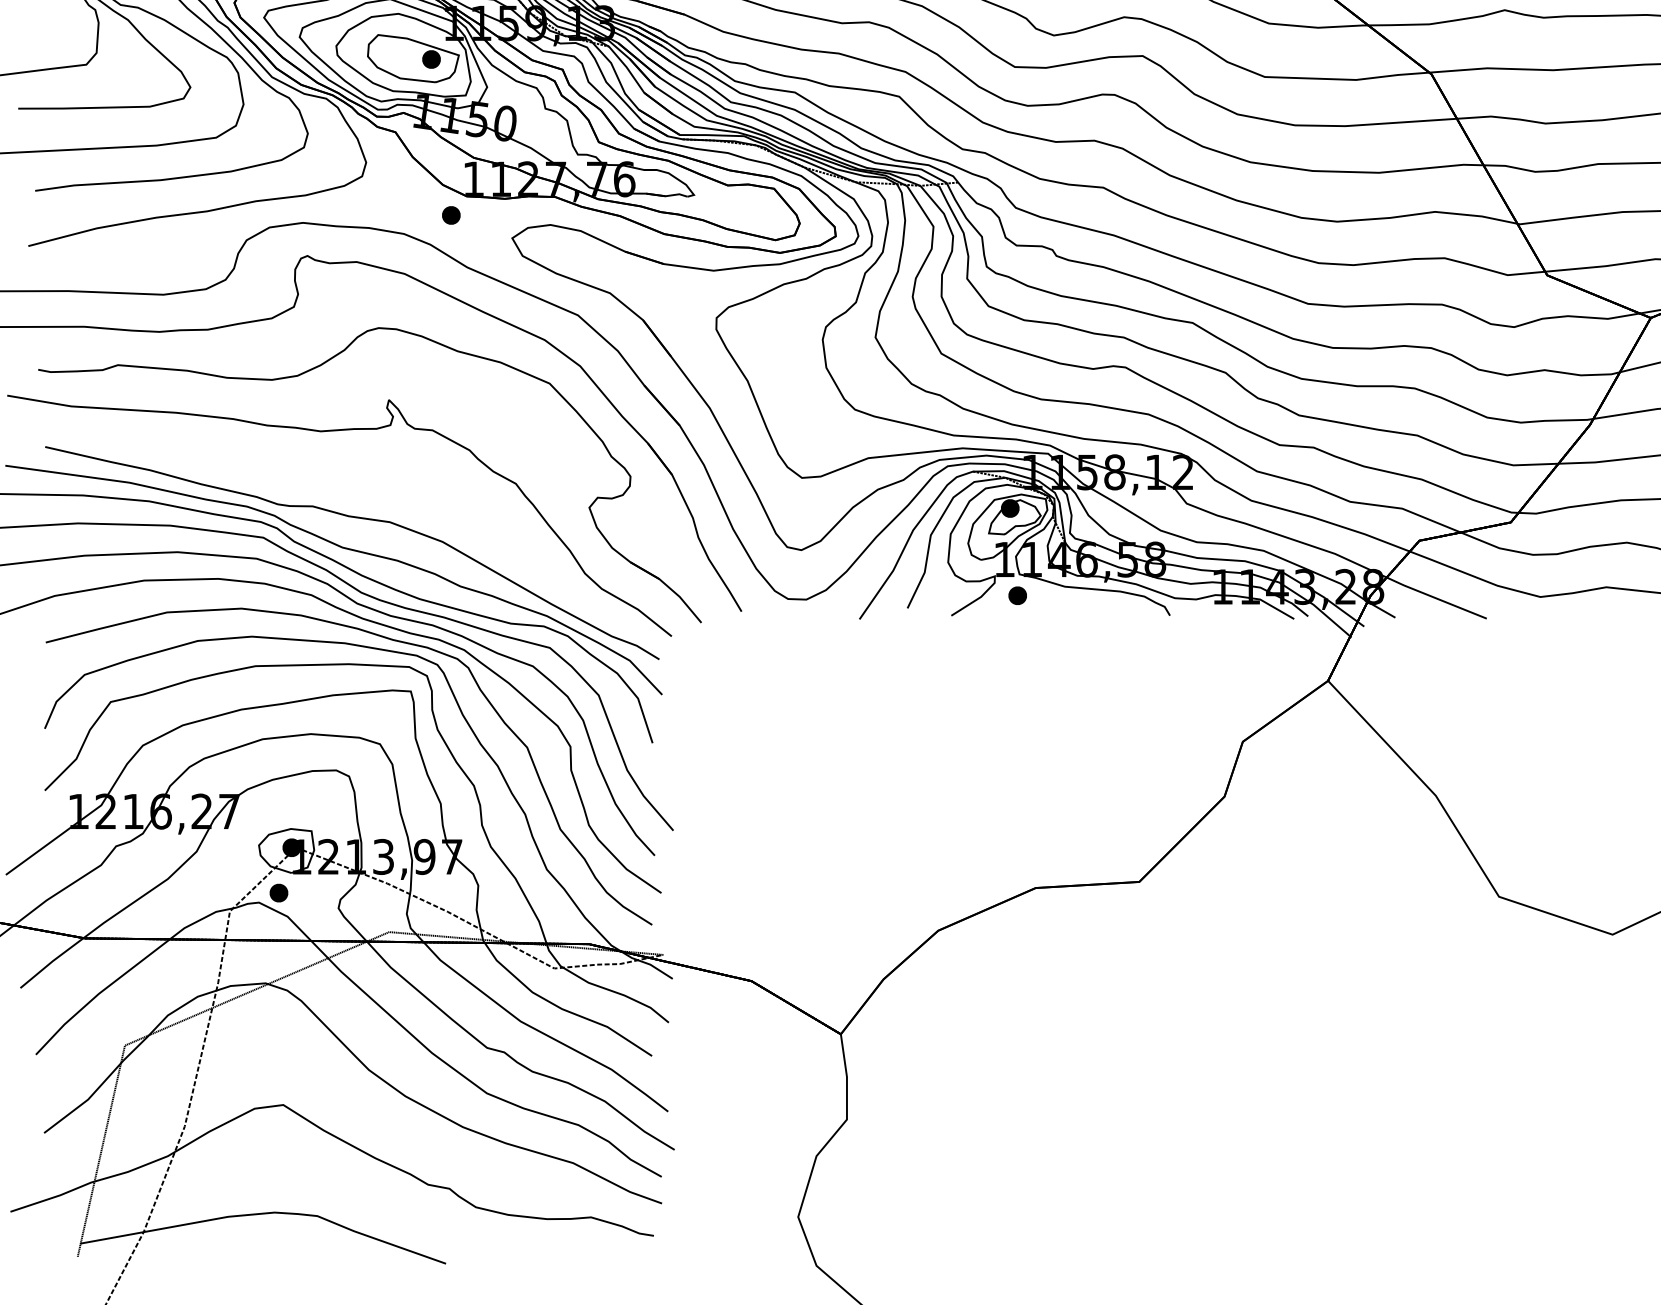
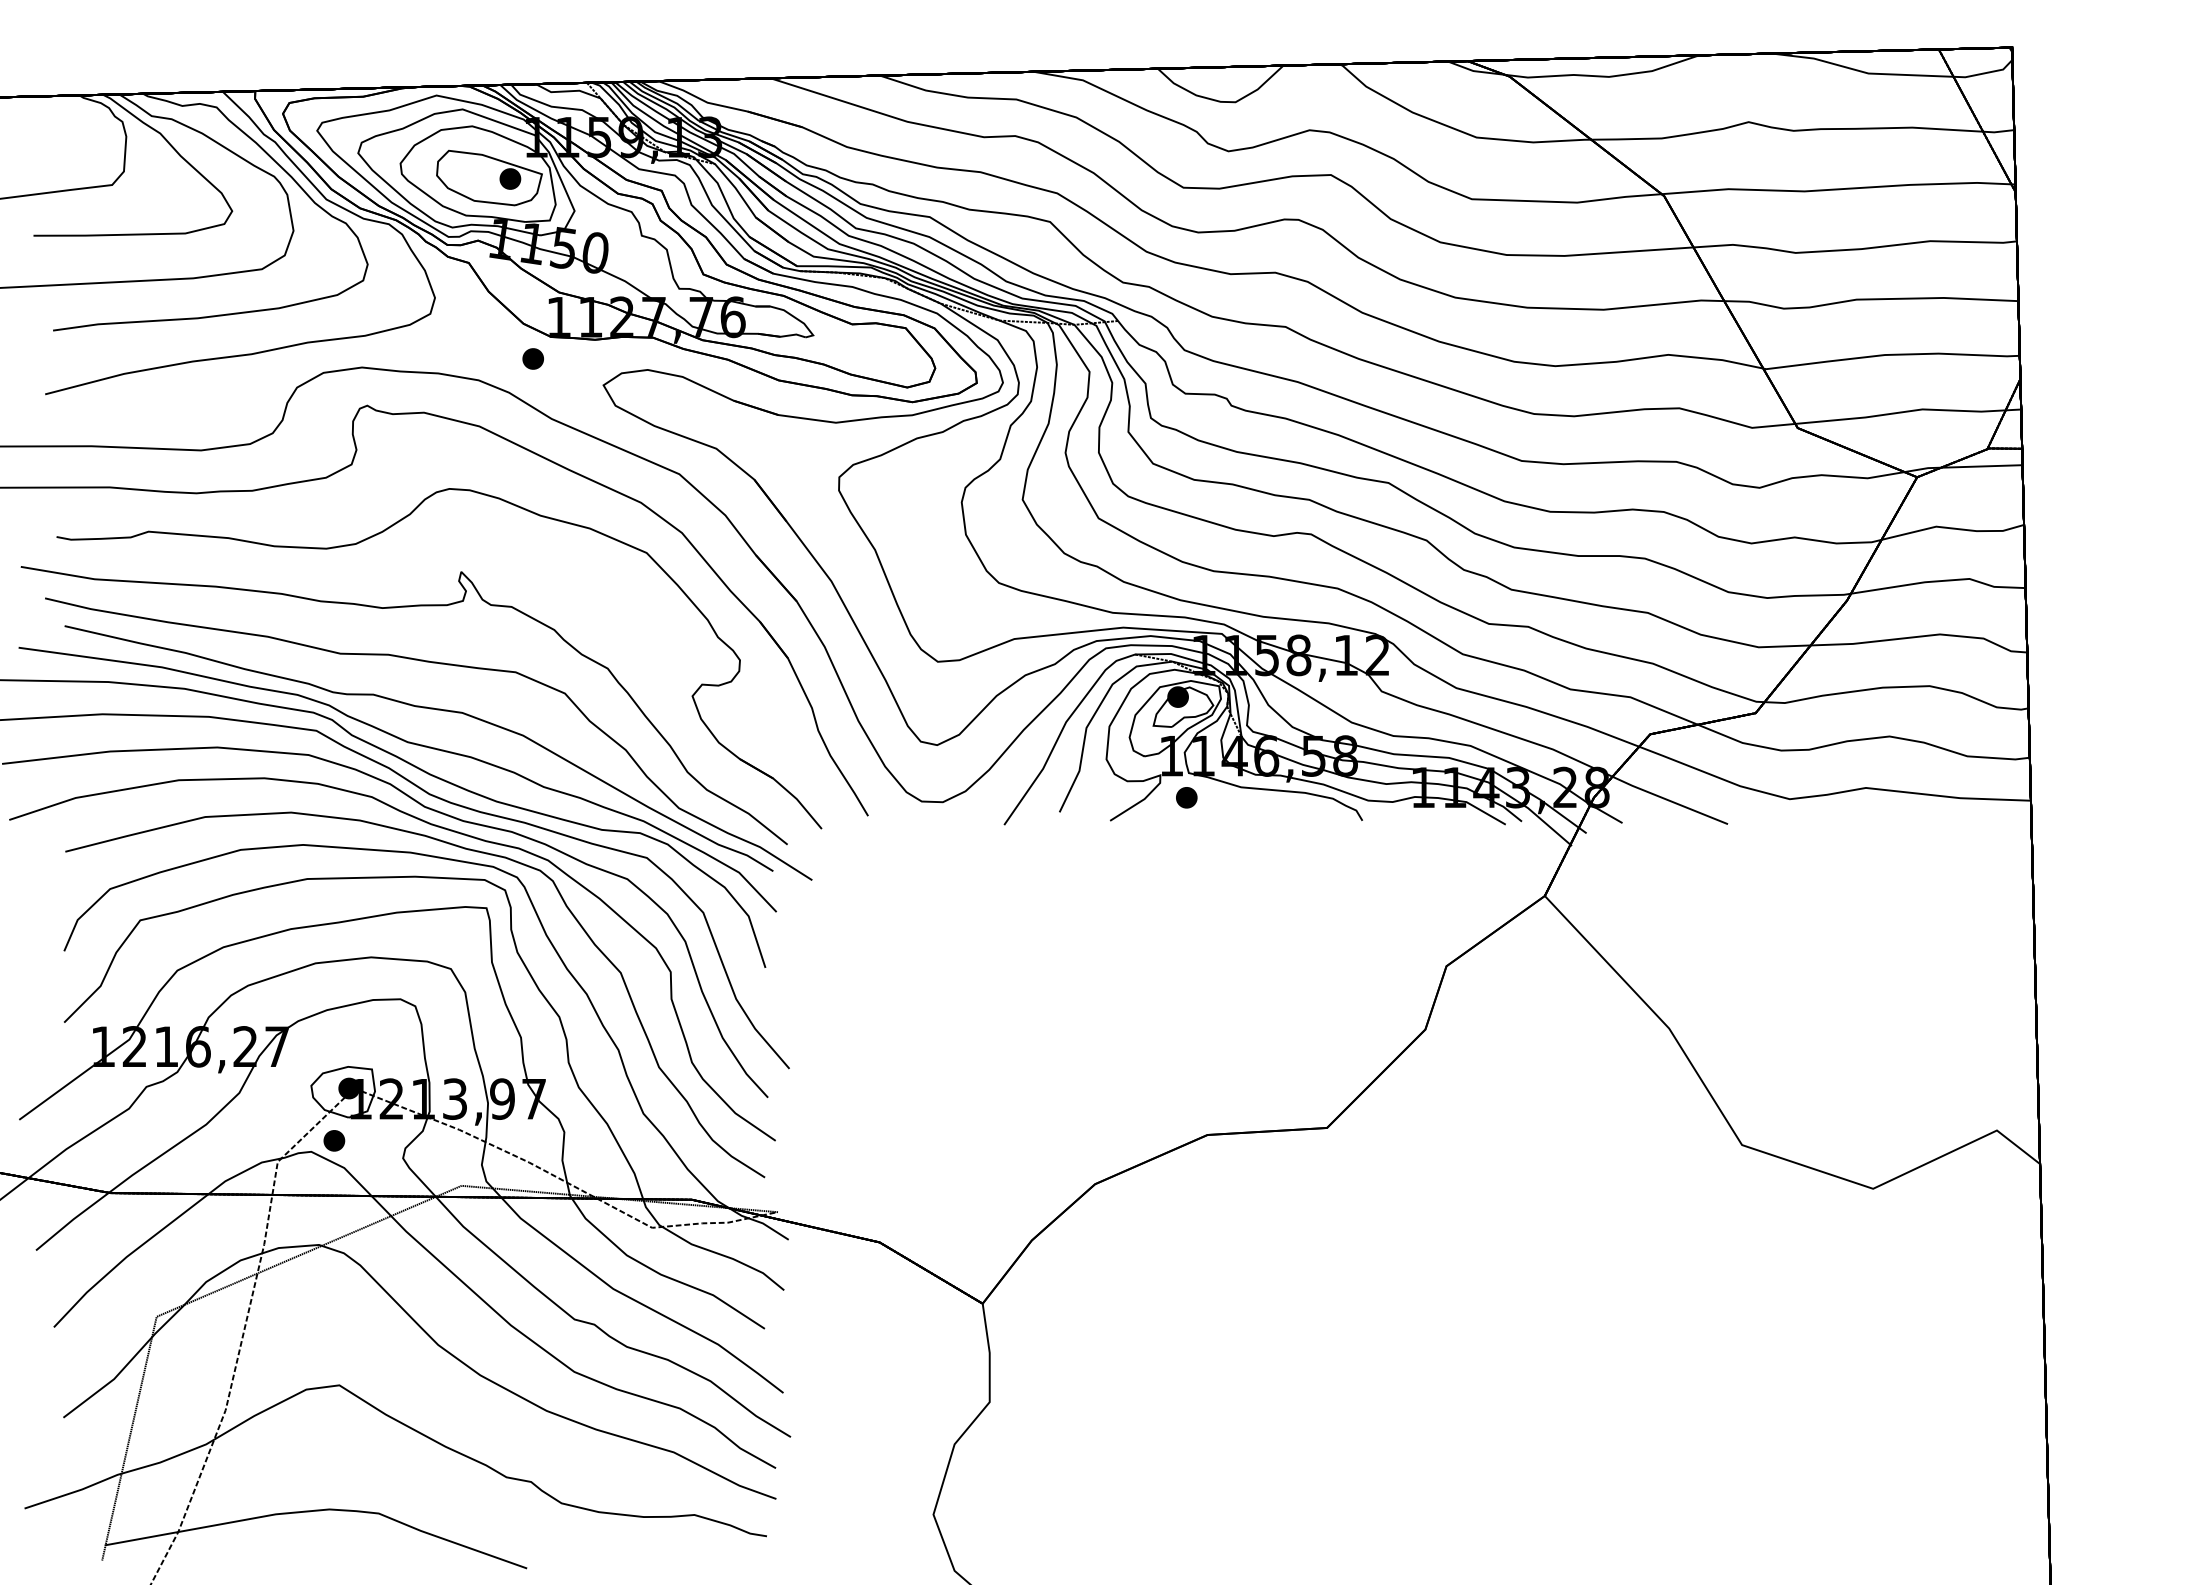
curve: (370, 480) -> (440, 664), added

